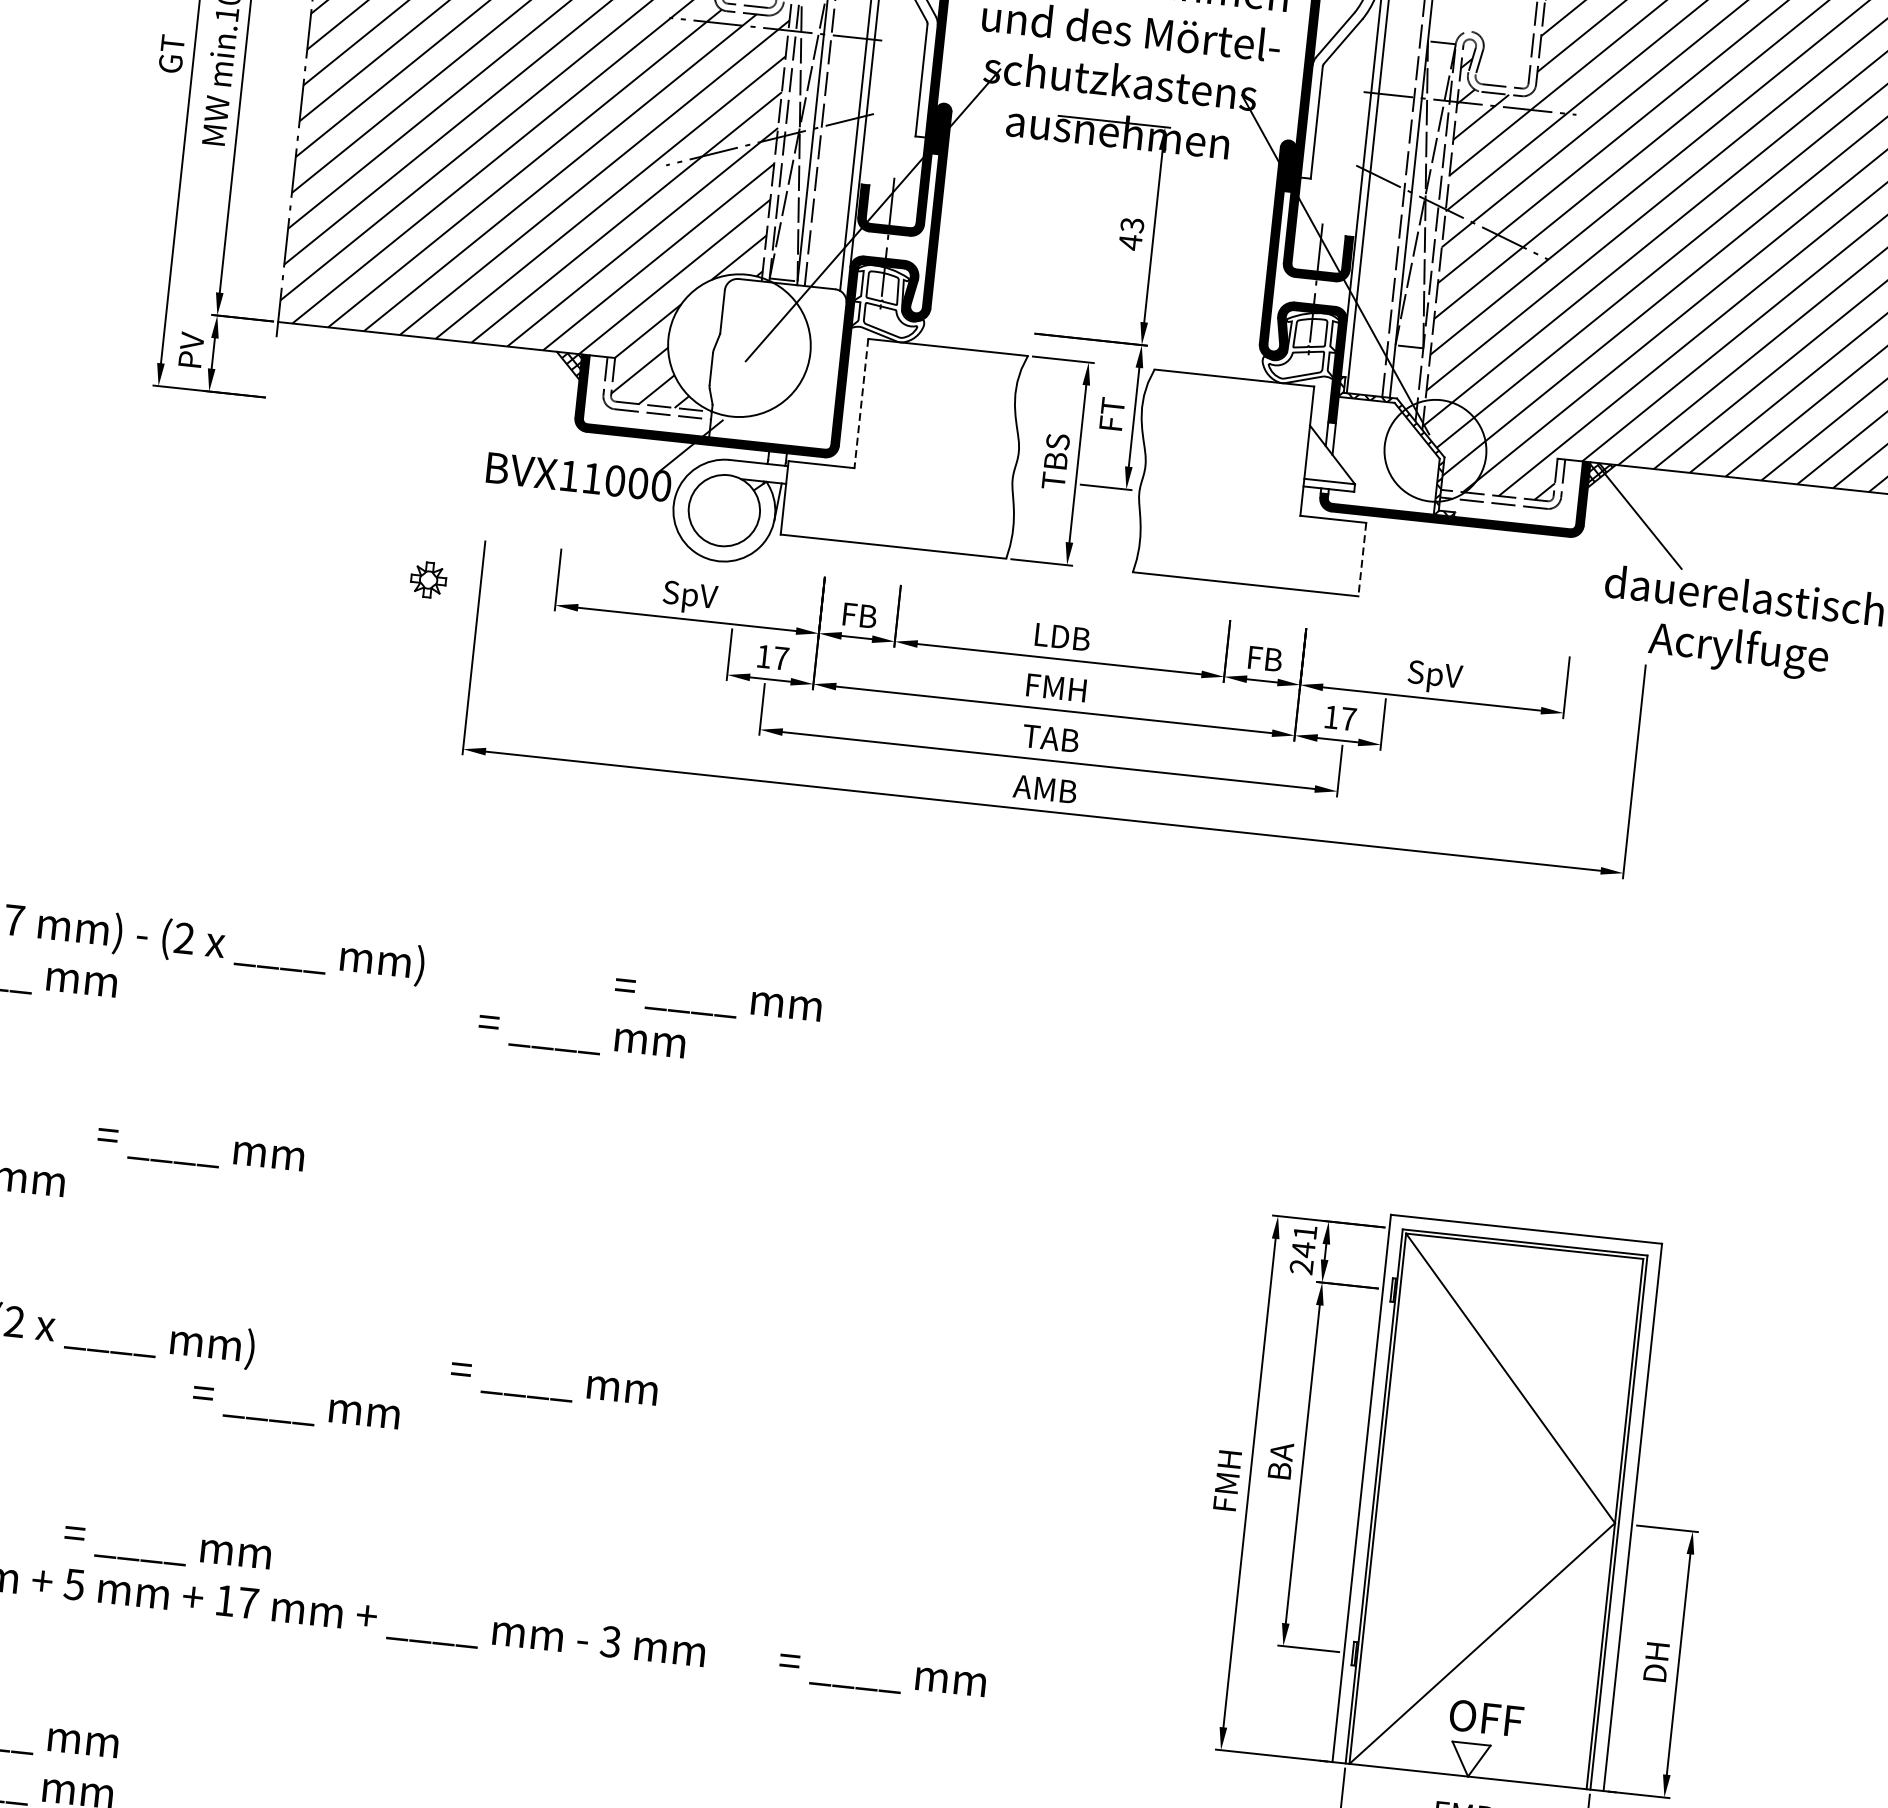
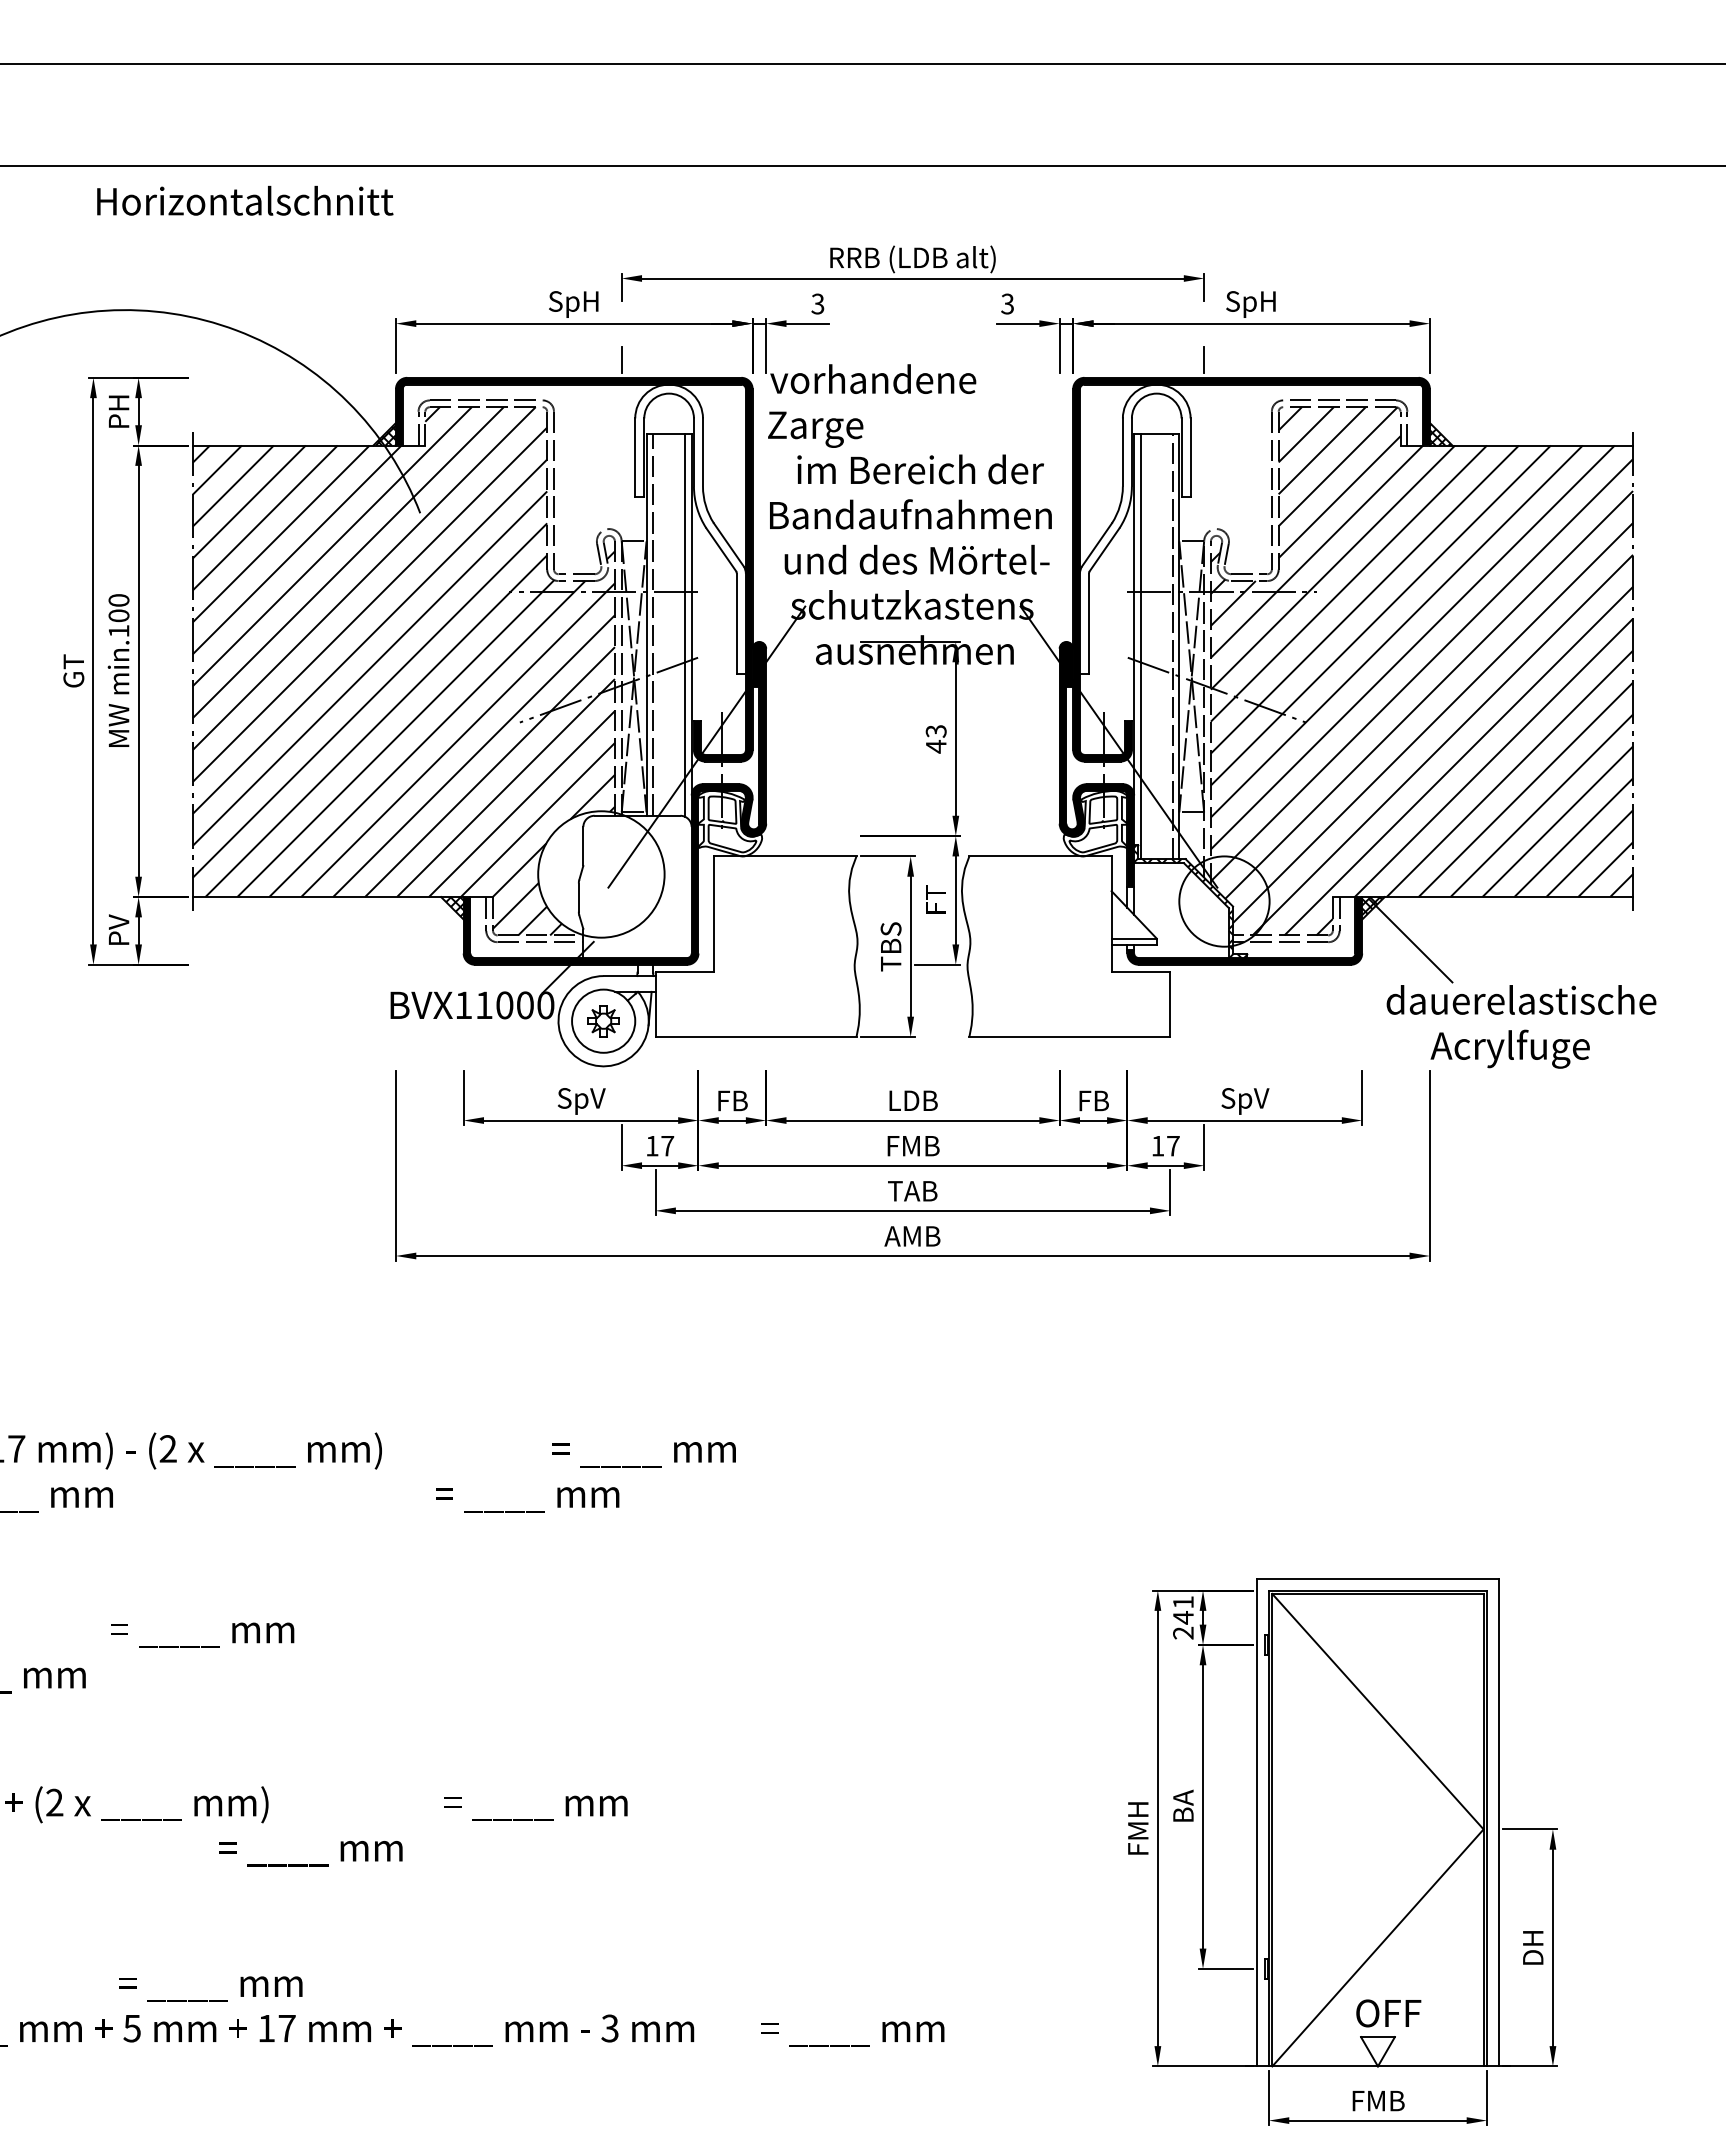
line: (861, 403) -> (714, 913), dashed -> solid
line: (1362, 559) -> (1170, 1004), dashed -> solid
part: (428, 580) -> (603, 1021), moved
text: (1055, 688) -> (912, 1146), FMH -> FMB

